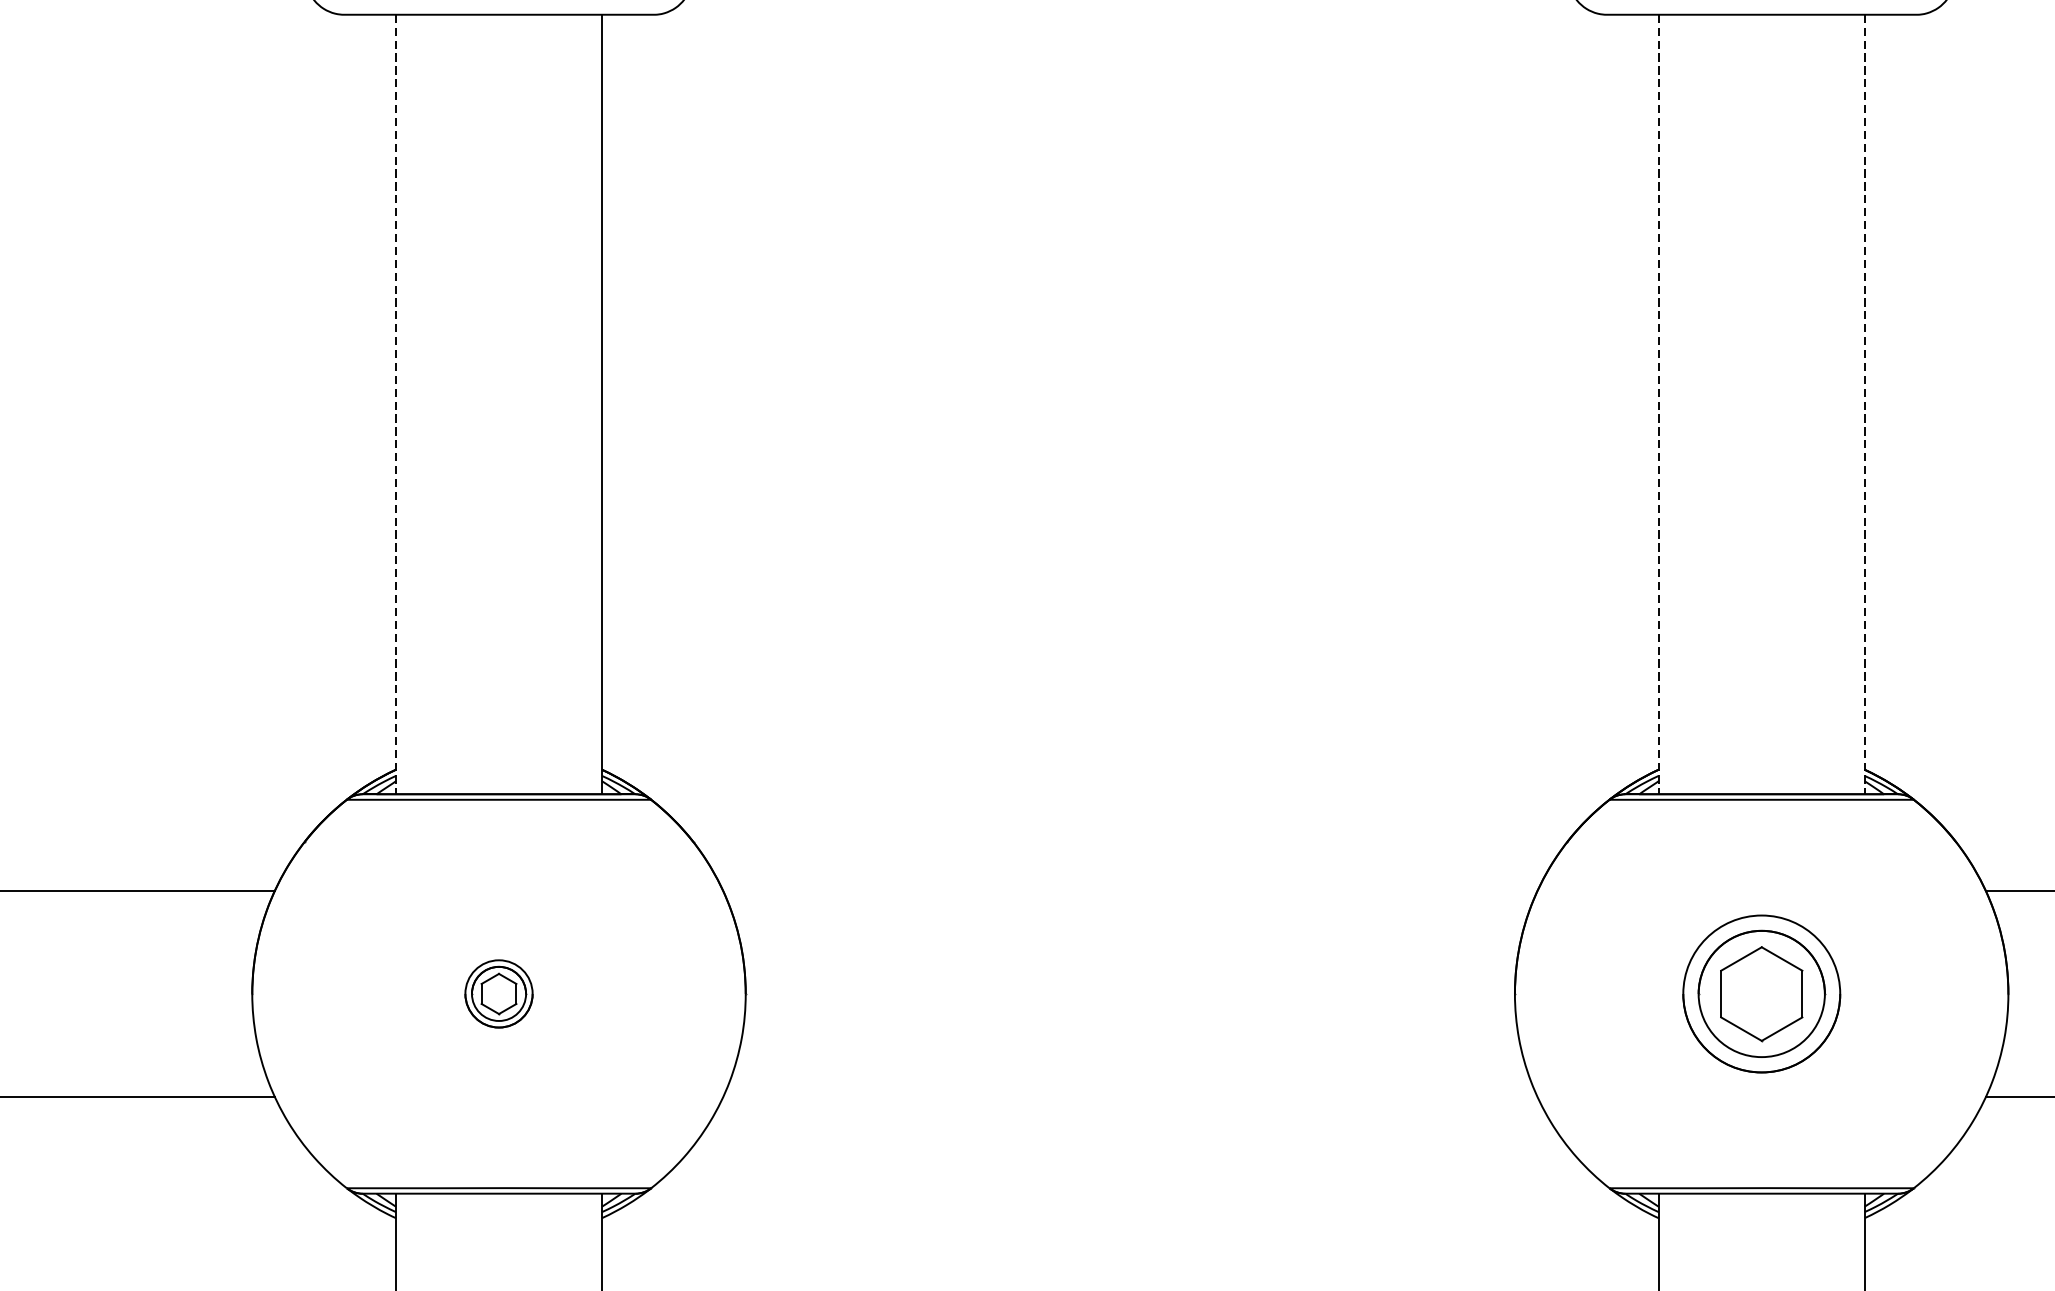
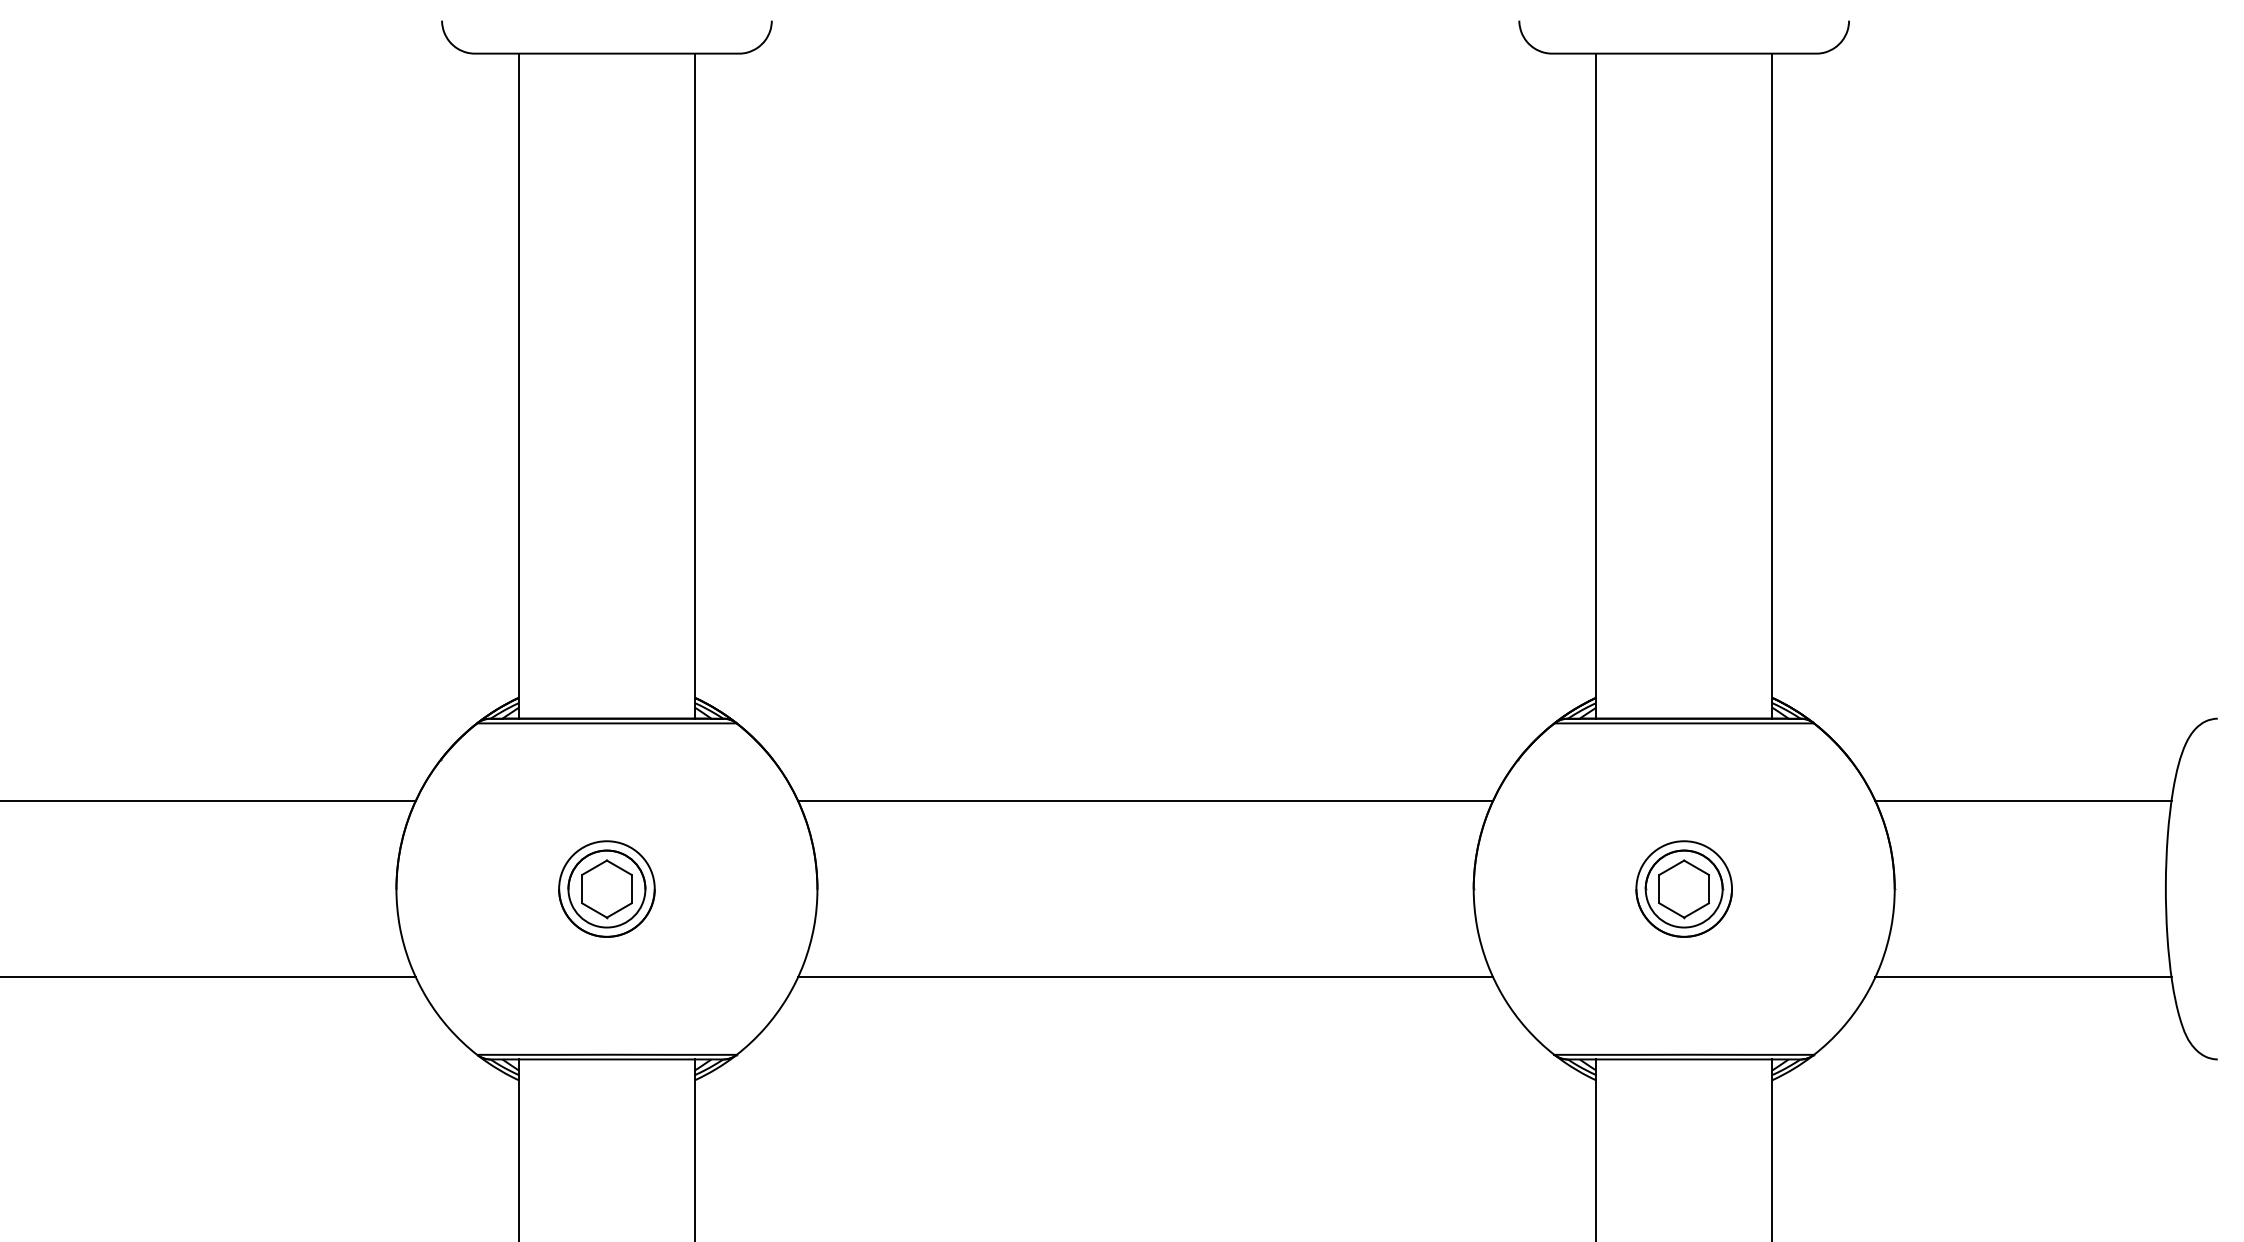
line: (396, 404) -> (519, 386), dashed -> solid
line: (1658, 404) -> (1596, 386), dashed -> solid
line: (1865, 404) -> (1772, 386), dashed -> solid
line: (1130, 891) -> (1145, 801), added
part: (498, 993) -> (606, 888), size x1.67
part: (1760, 993) -> (1683, 888), size x0.71
line: (1130, 1097) -> (1145, 977), added

